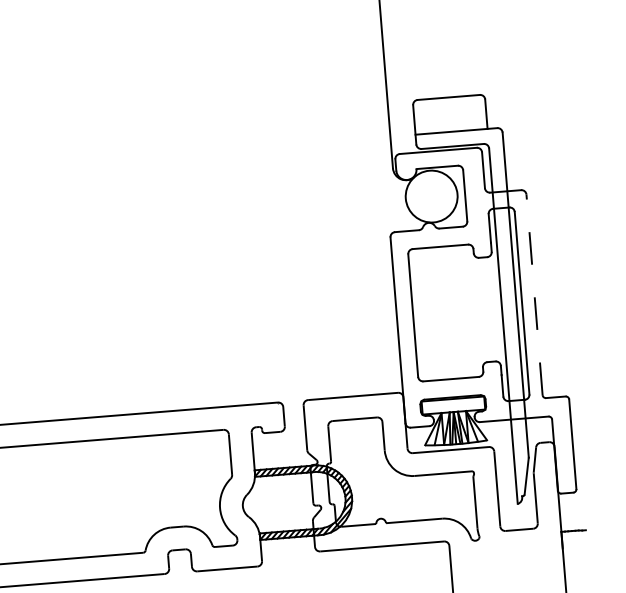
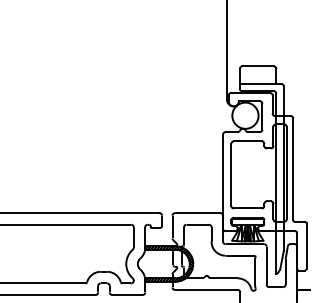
line: (534, 295) -> (293, 169), dashed -> solid

